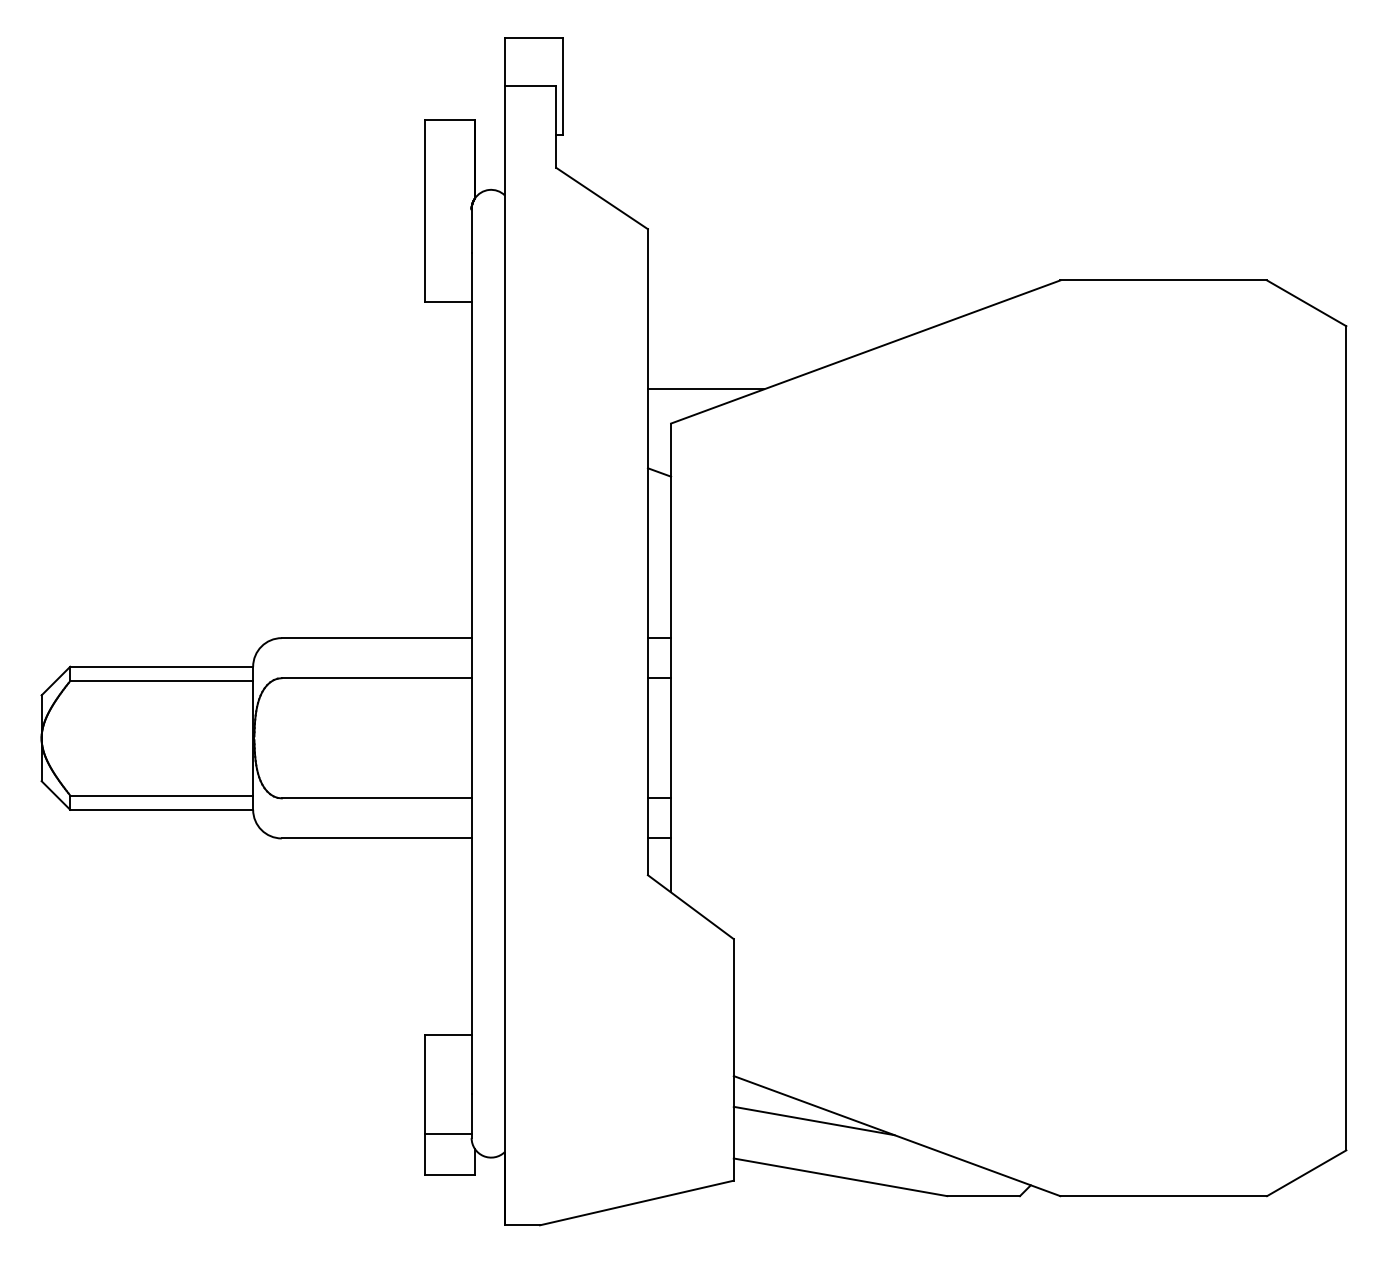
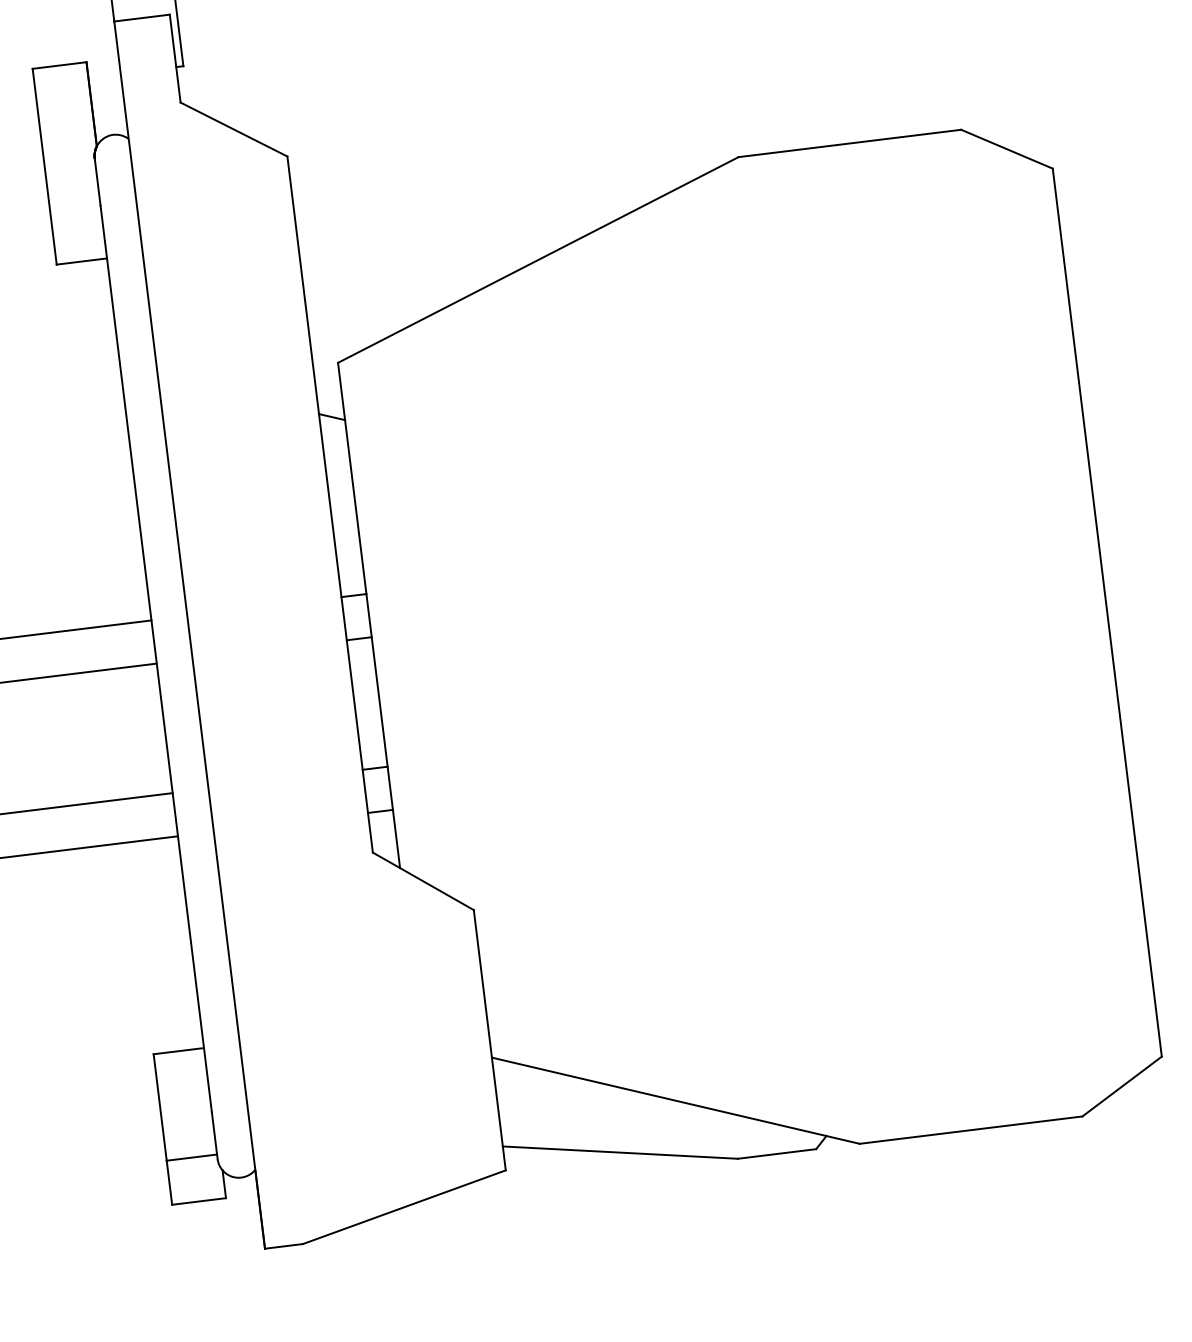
line: (705, 389) -> (370, 321), removed
line: (813, 1120) -> (583, 1094), removed

